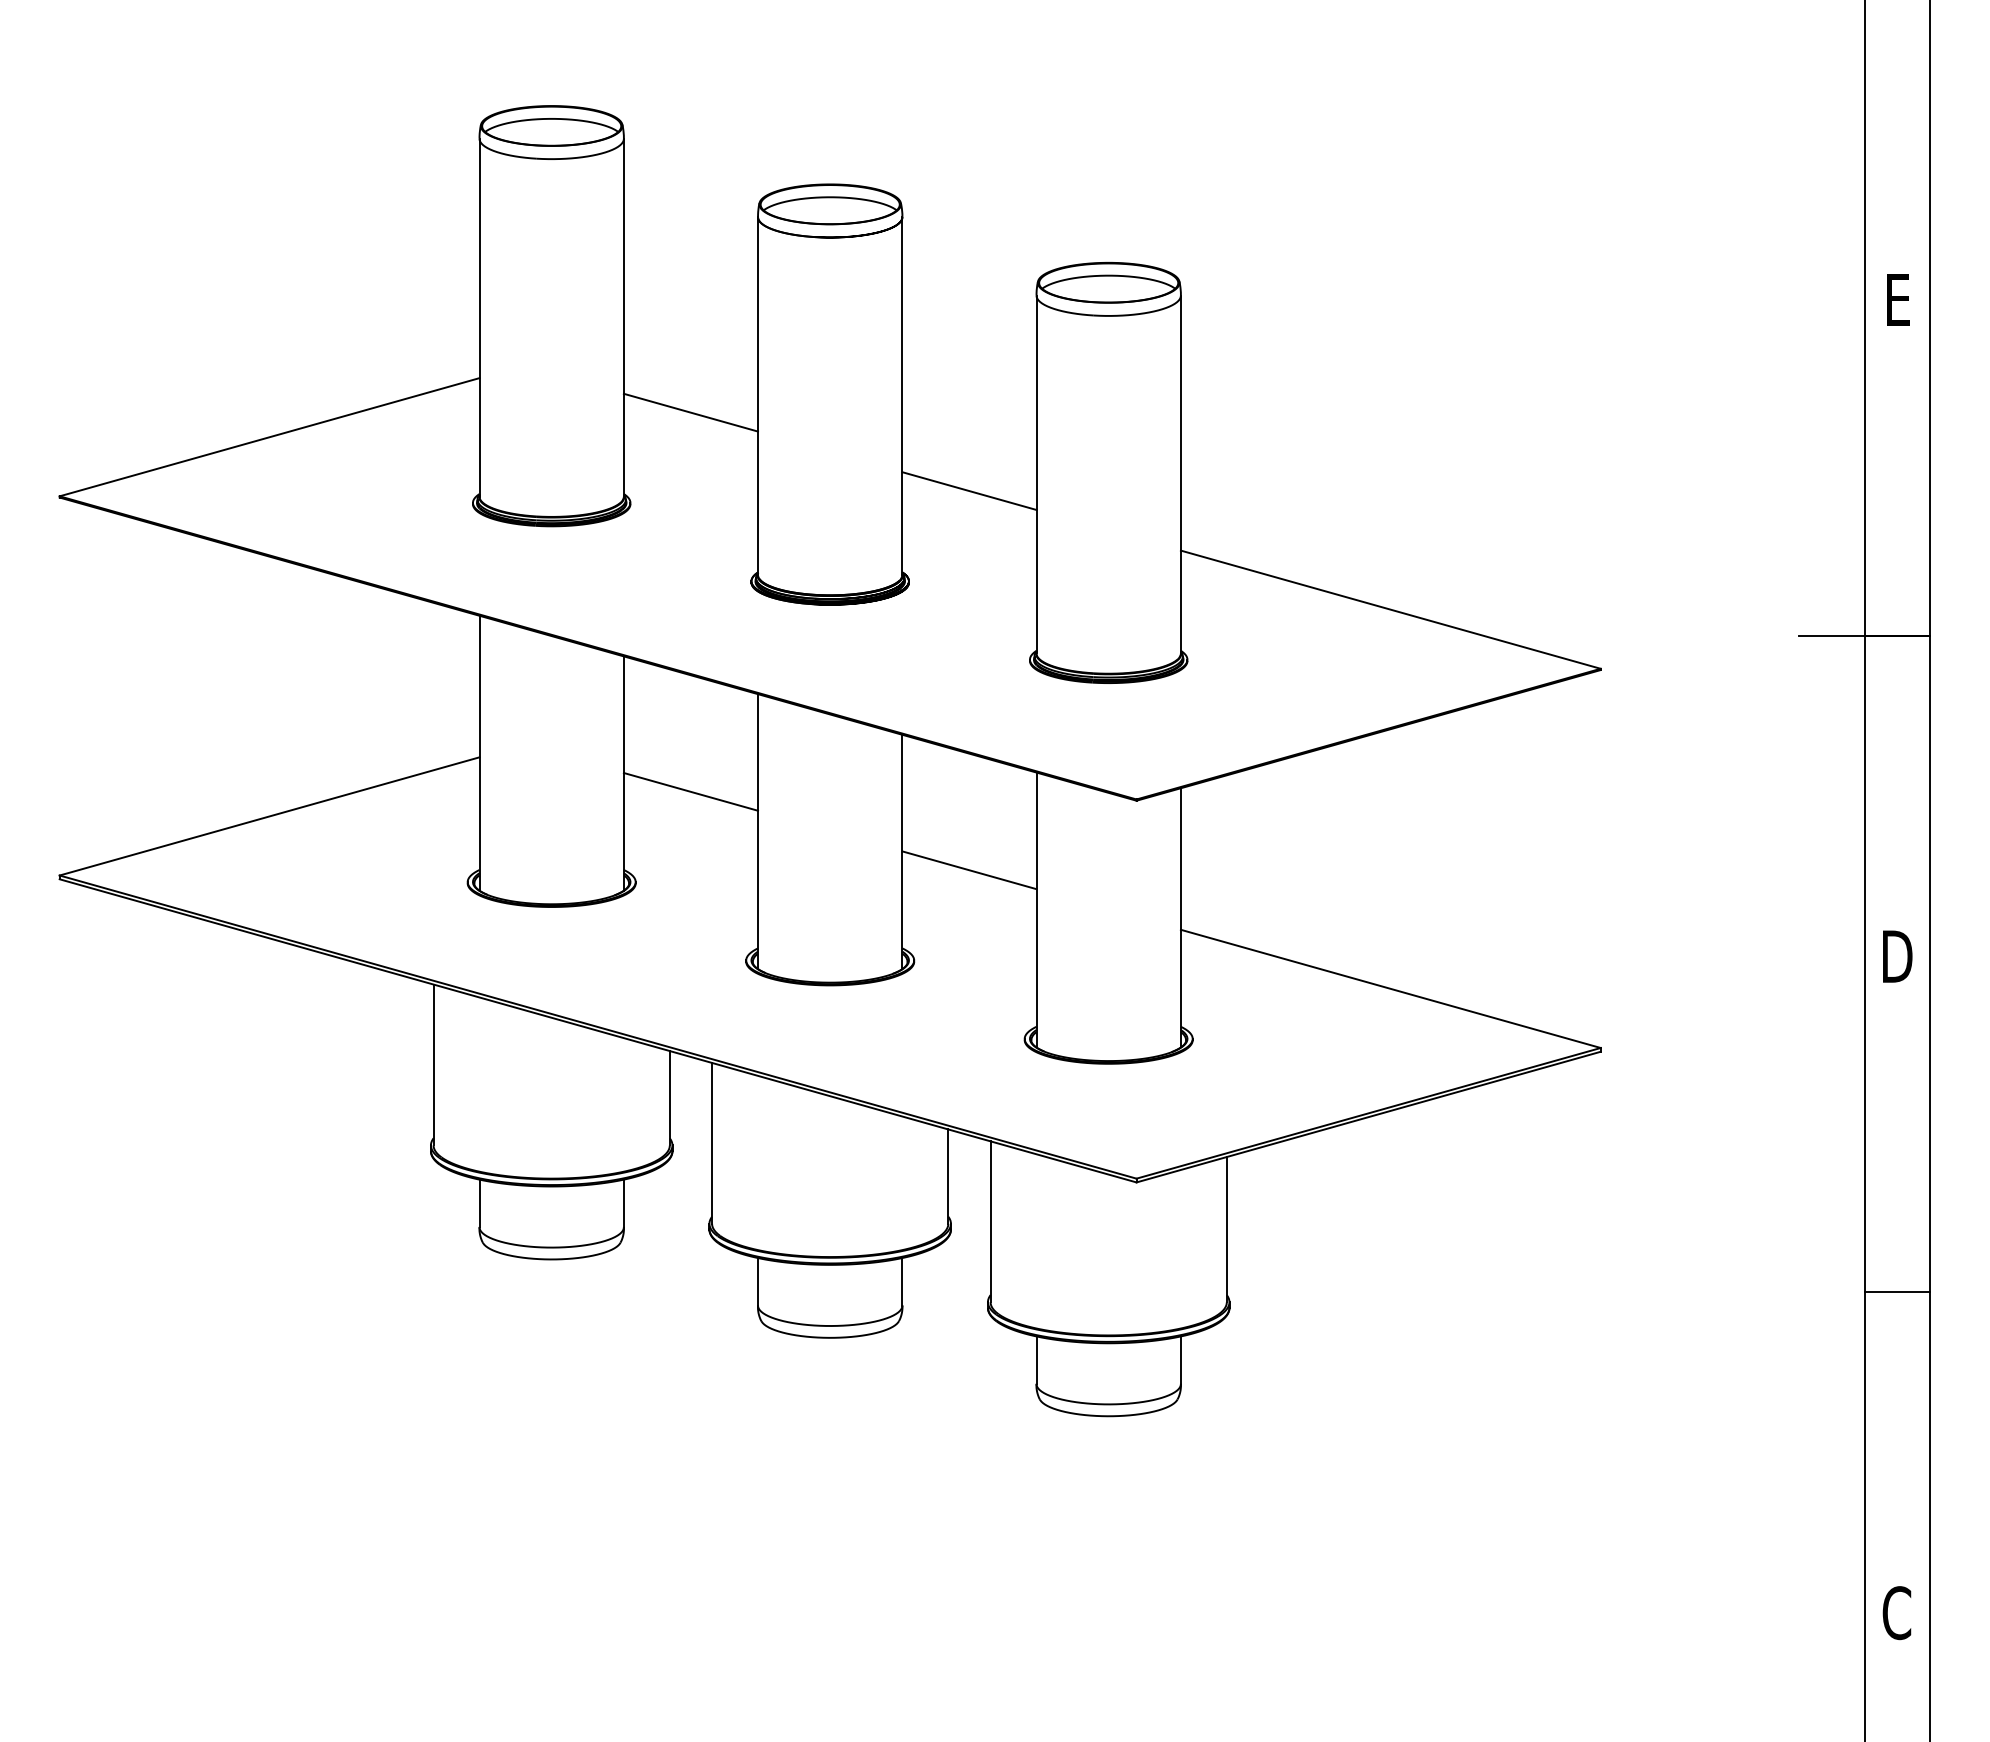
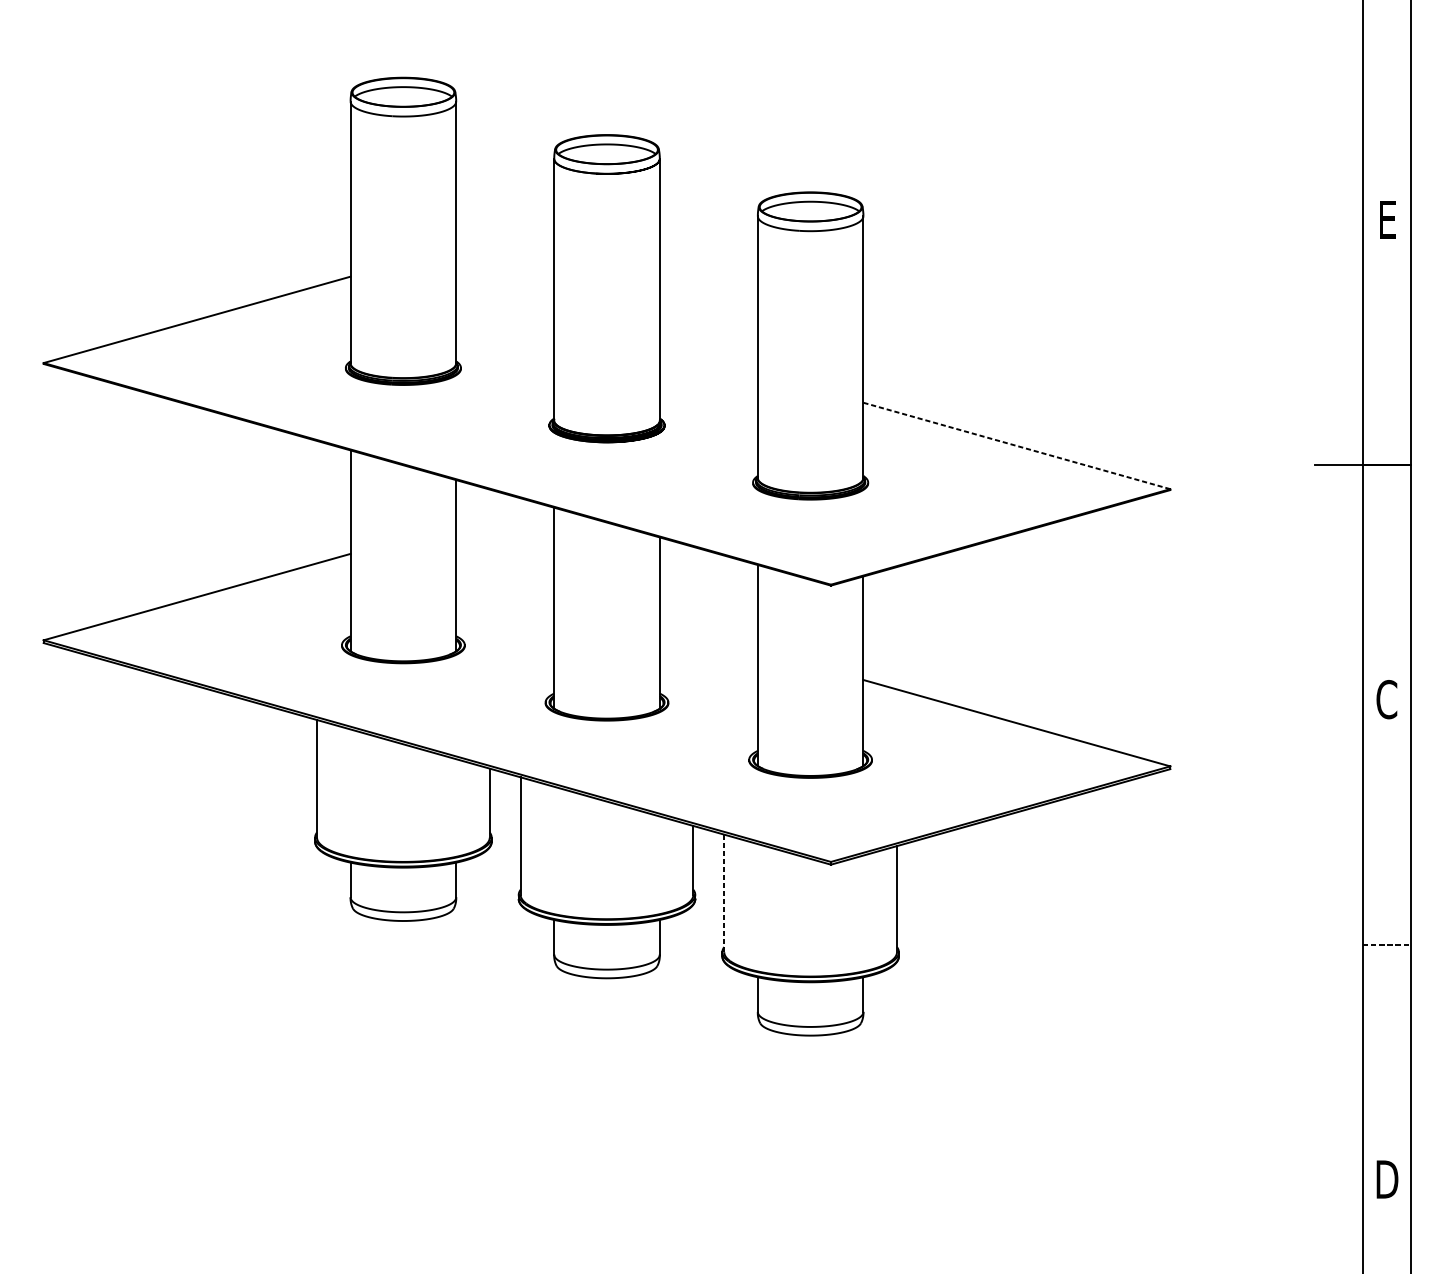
line: (690, 412) -> (504, 301), removed
line: (969, 490) -> (708, 358), removed
line: (1391, 609) -> (1017, 445), solid -> dashed
line: (690, 791) -> (504, 578), removed
line: (969, 870) -> (708, 636), removed
text: (1897, 956) -> (1387, 699), D -> C
line: (990, 1222) -> (724, 893), solid -> dashed
line: (1897, 1292) -> (1387, 945), solid -> dashed
text: (1897, 1613) -> (1387, 1179), C -> D

